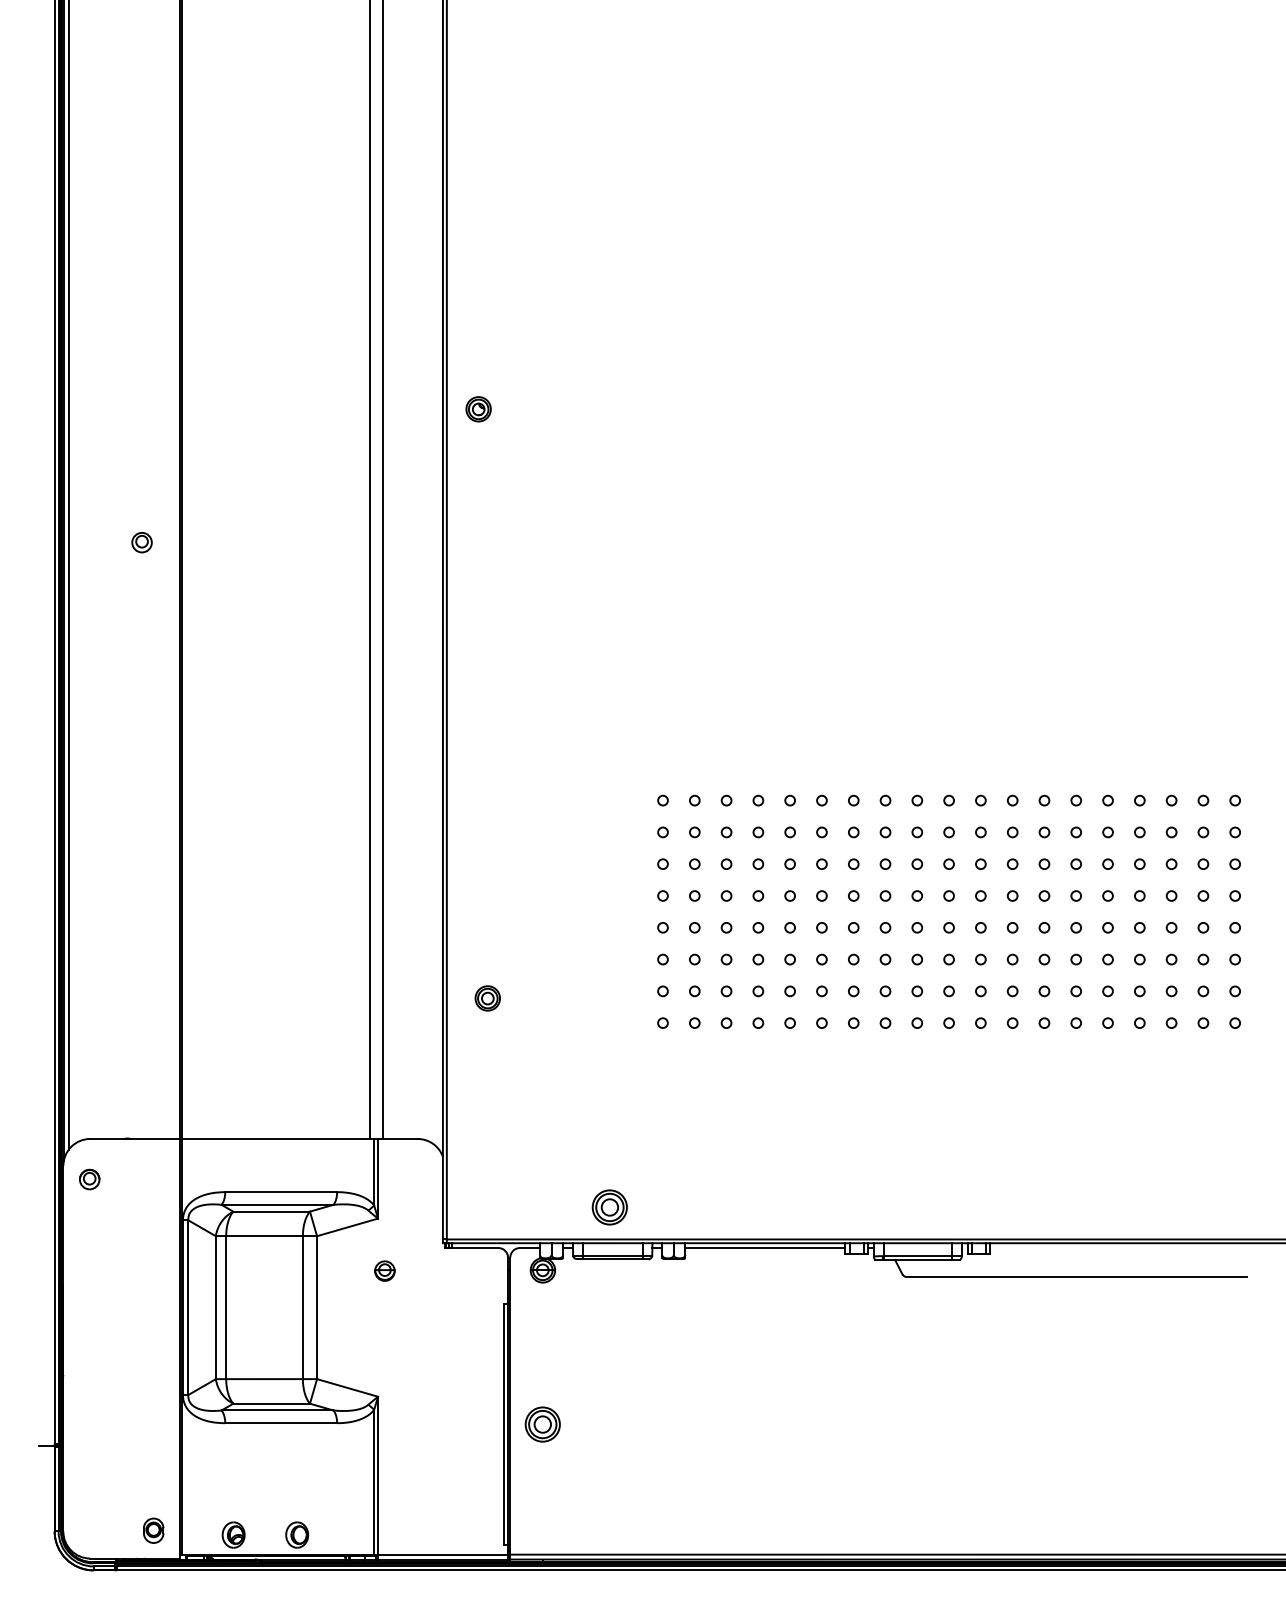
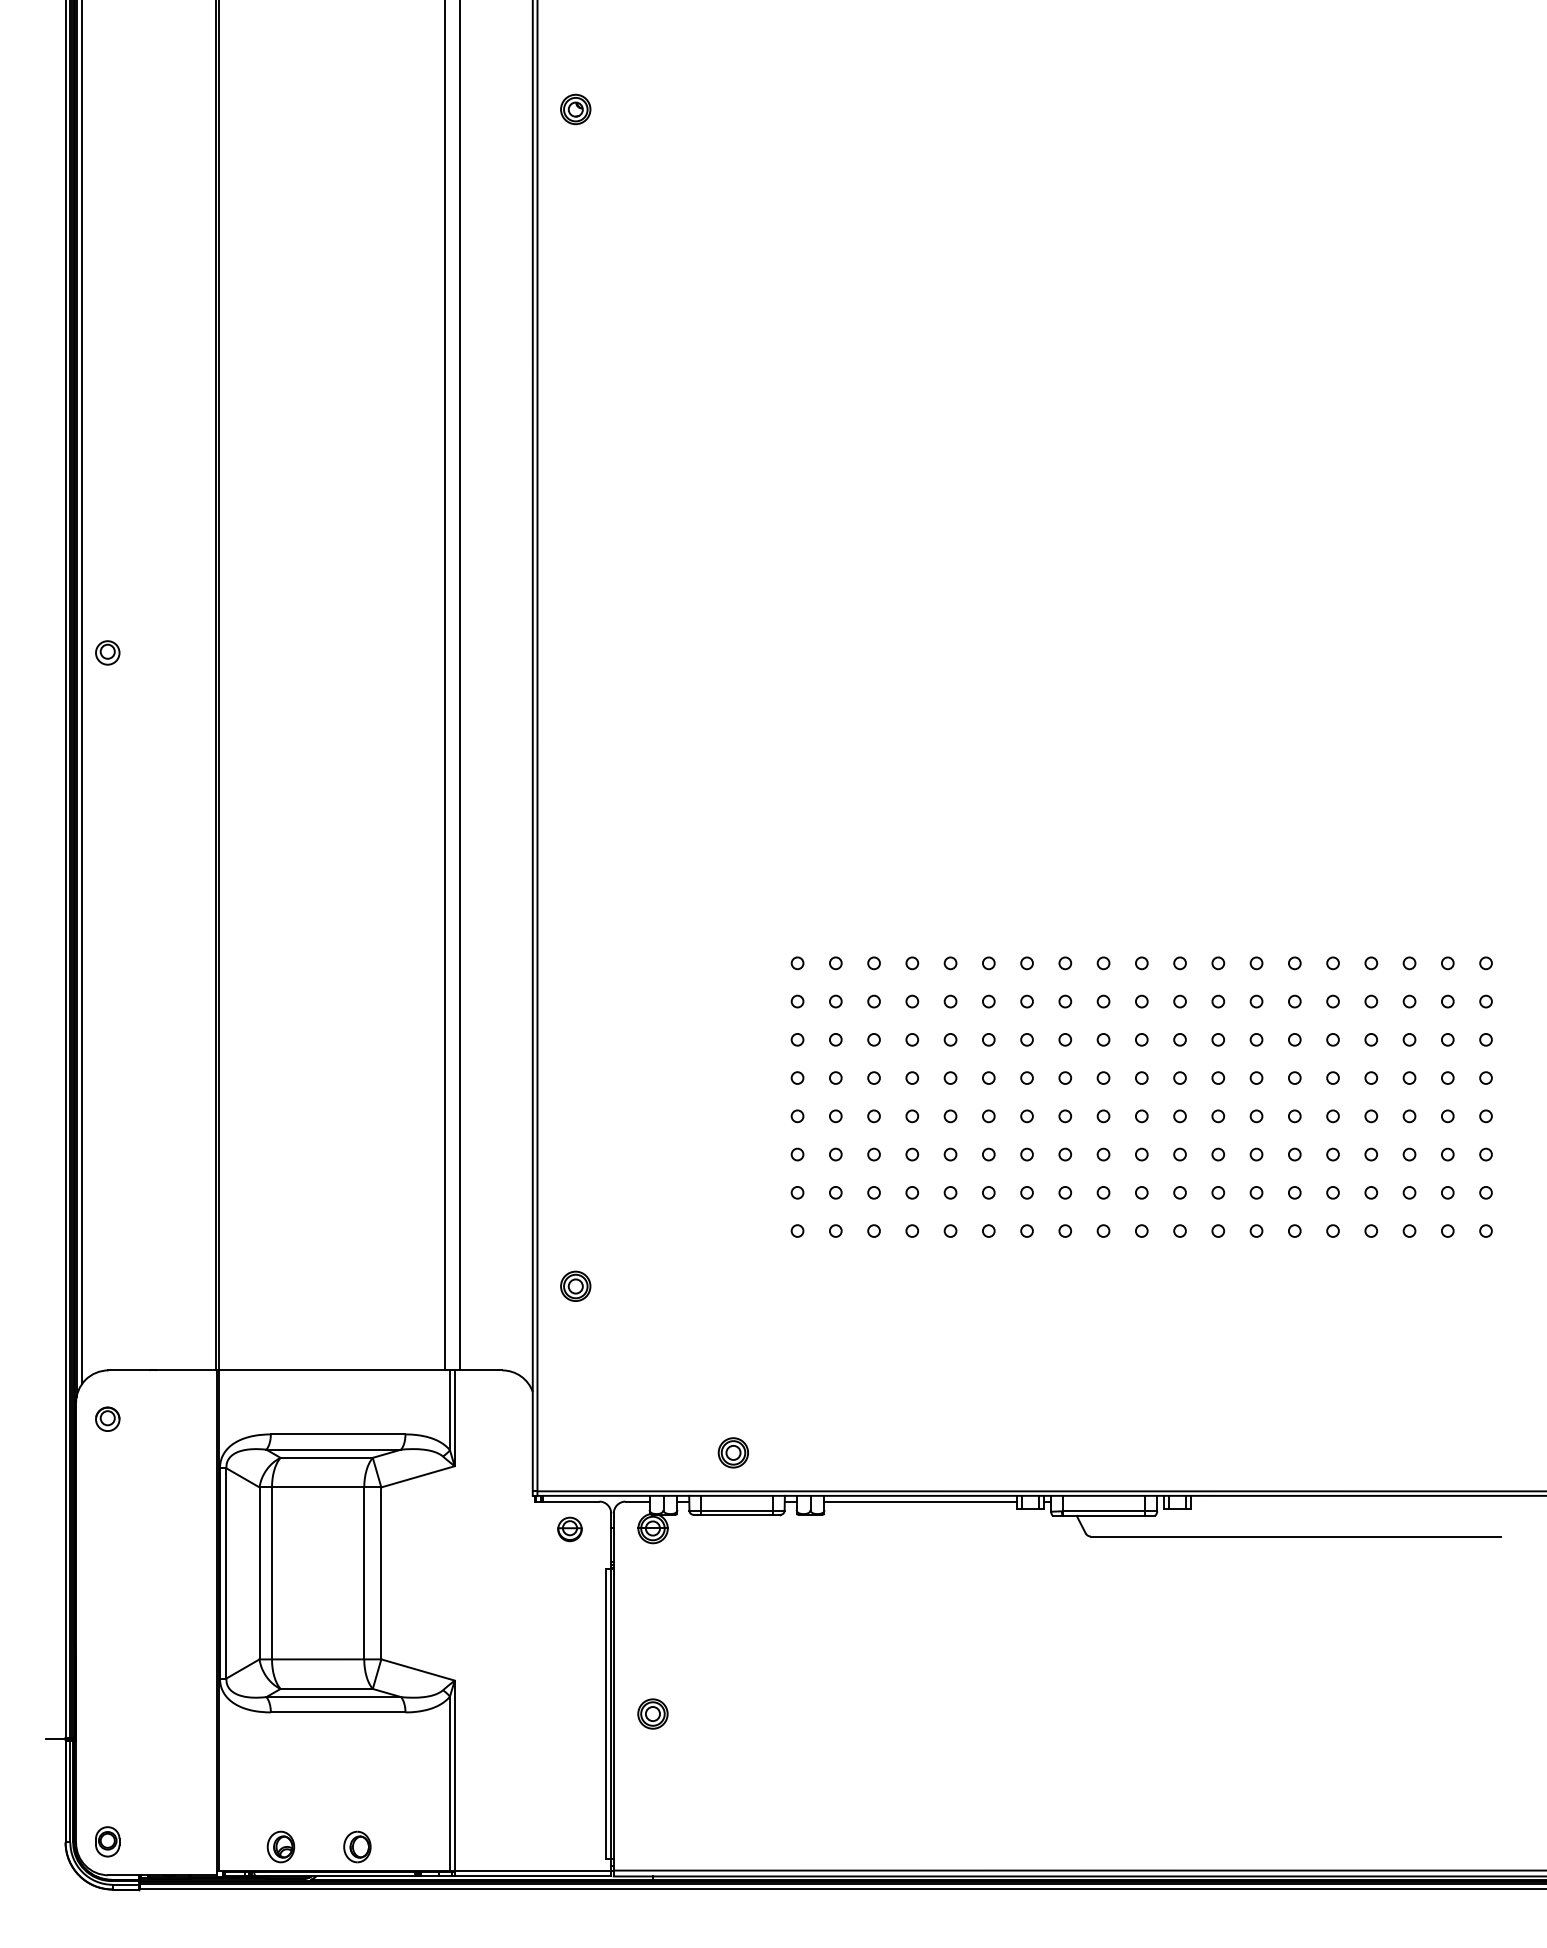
part: (478, 409) -> (575, 109), moved
part: (141, 542) -> (107, 652), moved
part: (487, 997) -> (575, 1285), moved
part: (608, 1207) -> (732, 1452), size x0.71
part: (384, 1271) -> (569, 1529), moved
part: (542, 1424) -> (652, 1713), size x0.71
part: (153, 1530) -> (107, 1841), moved

